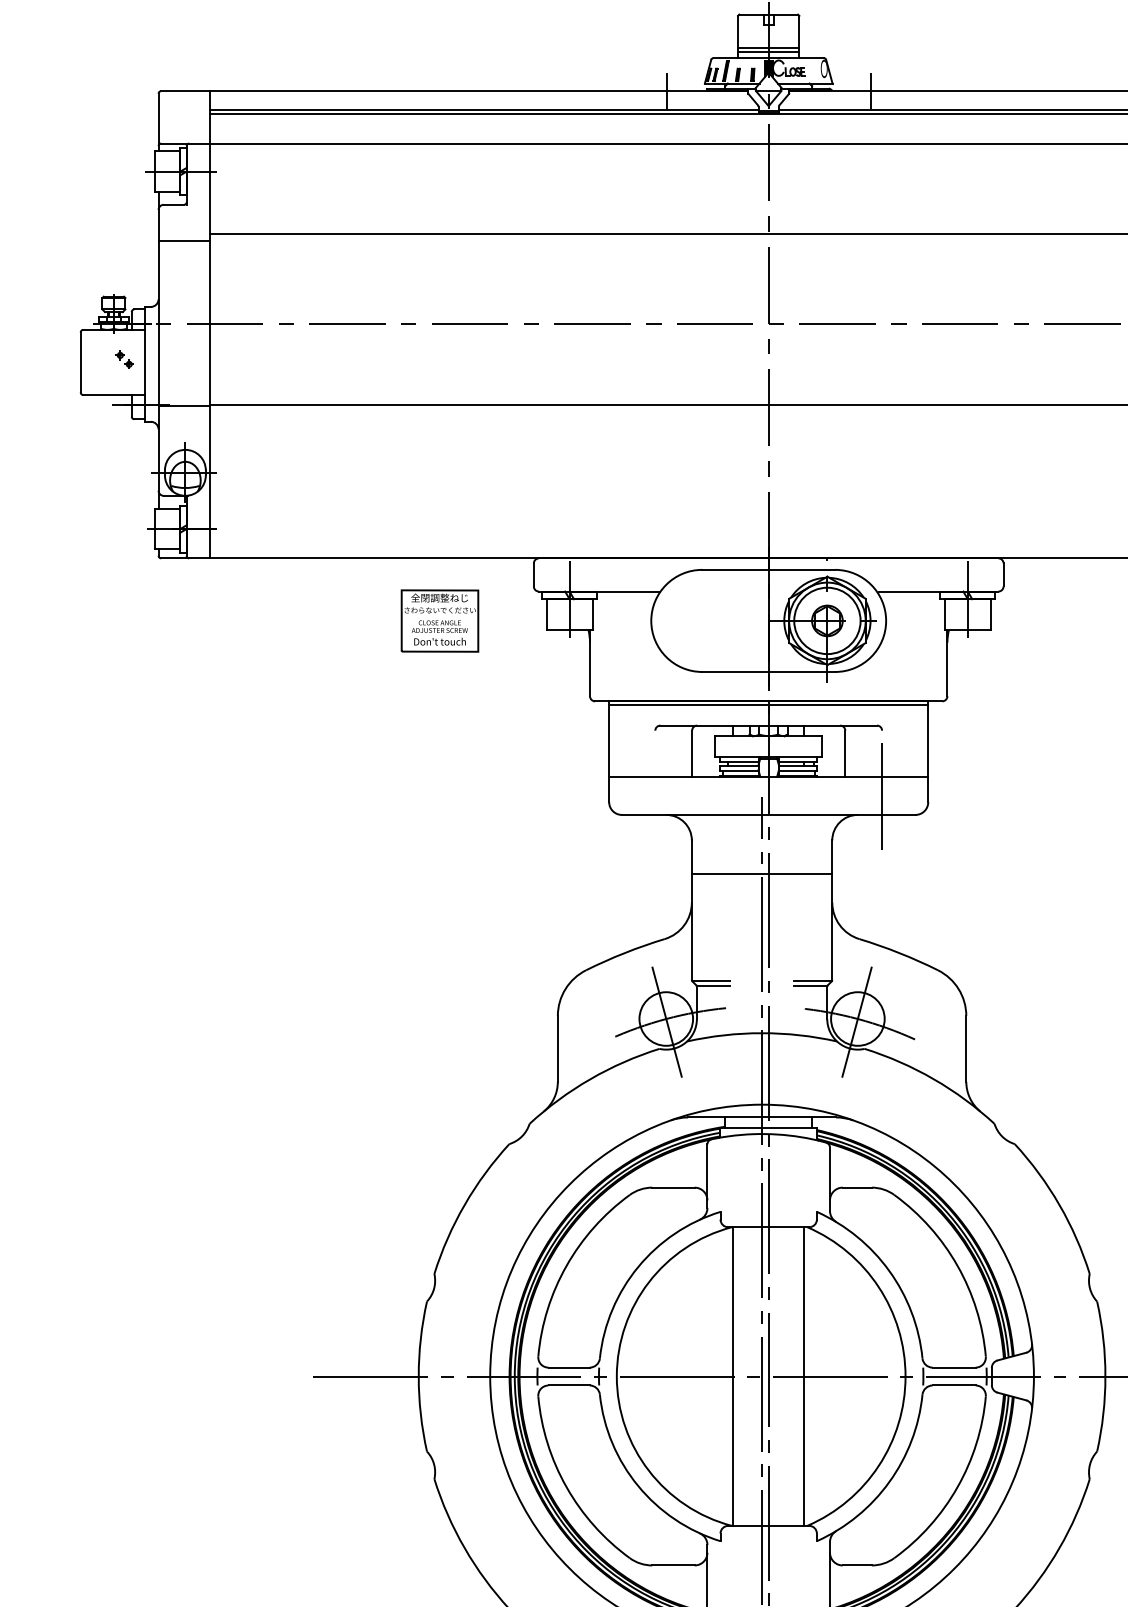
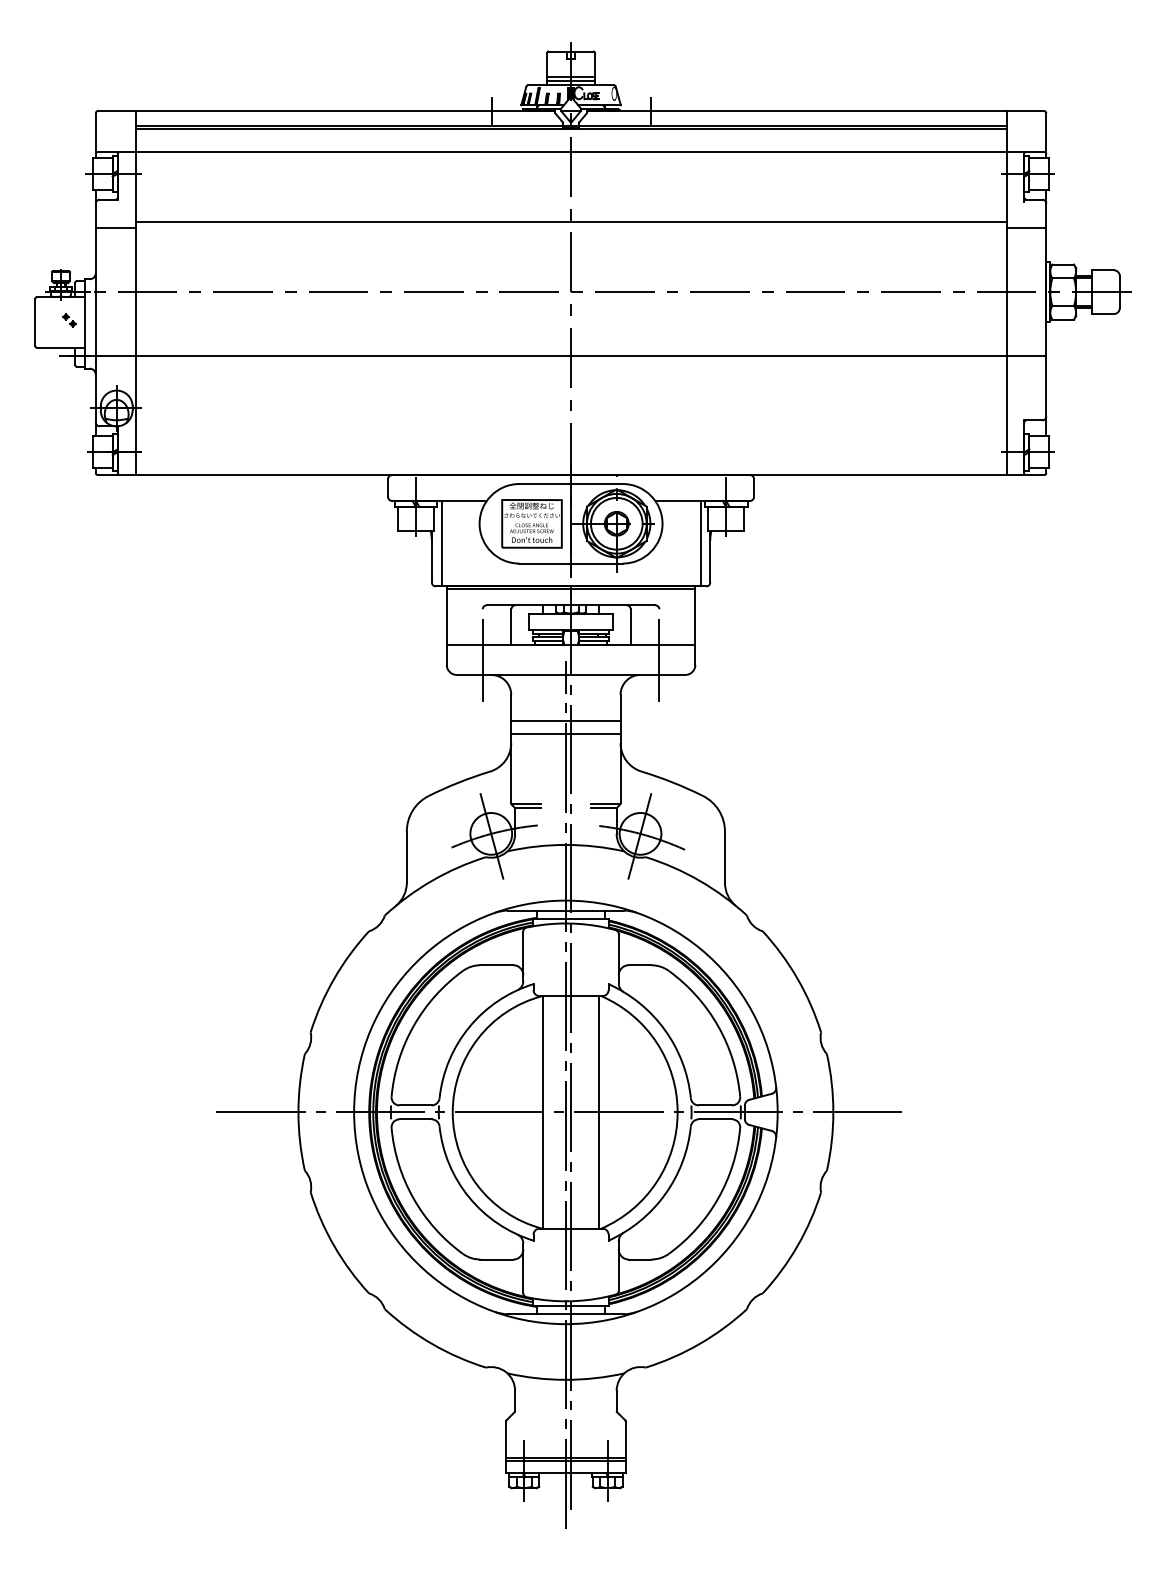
part: (439, 620) -> (531, 523), moved
line: (602, 646) -> (441, 543), added
line: (934, 646) -> (700, 543), added
line: (656, 796) -> (483, 660), added
line: (761, 891) -> (565, 734), added

